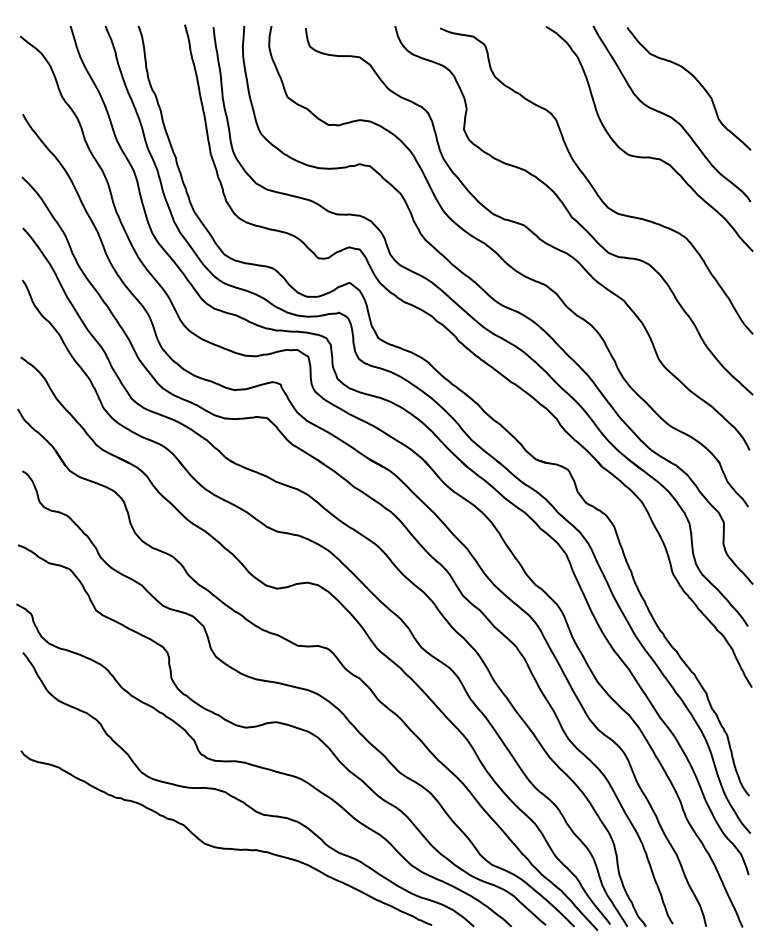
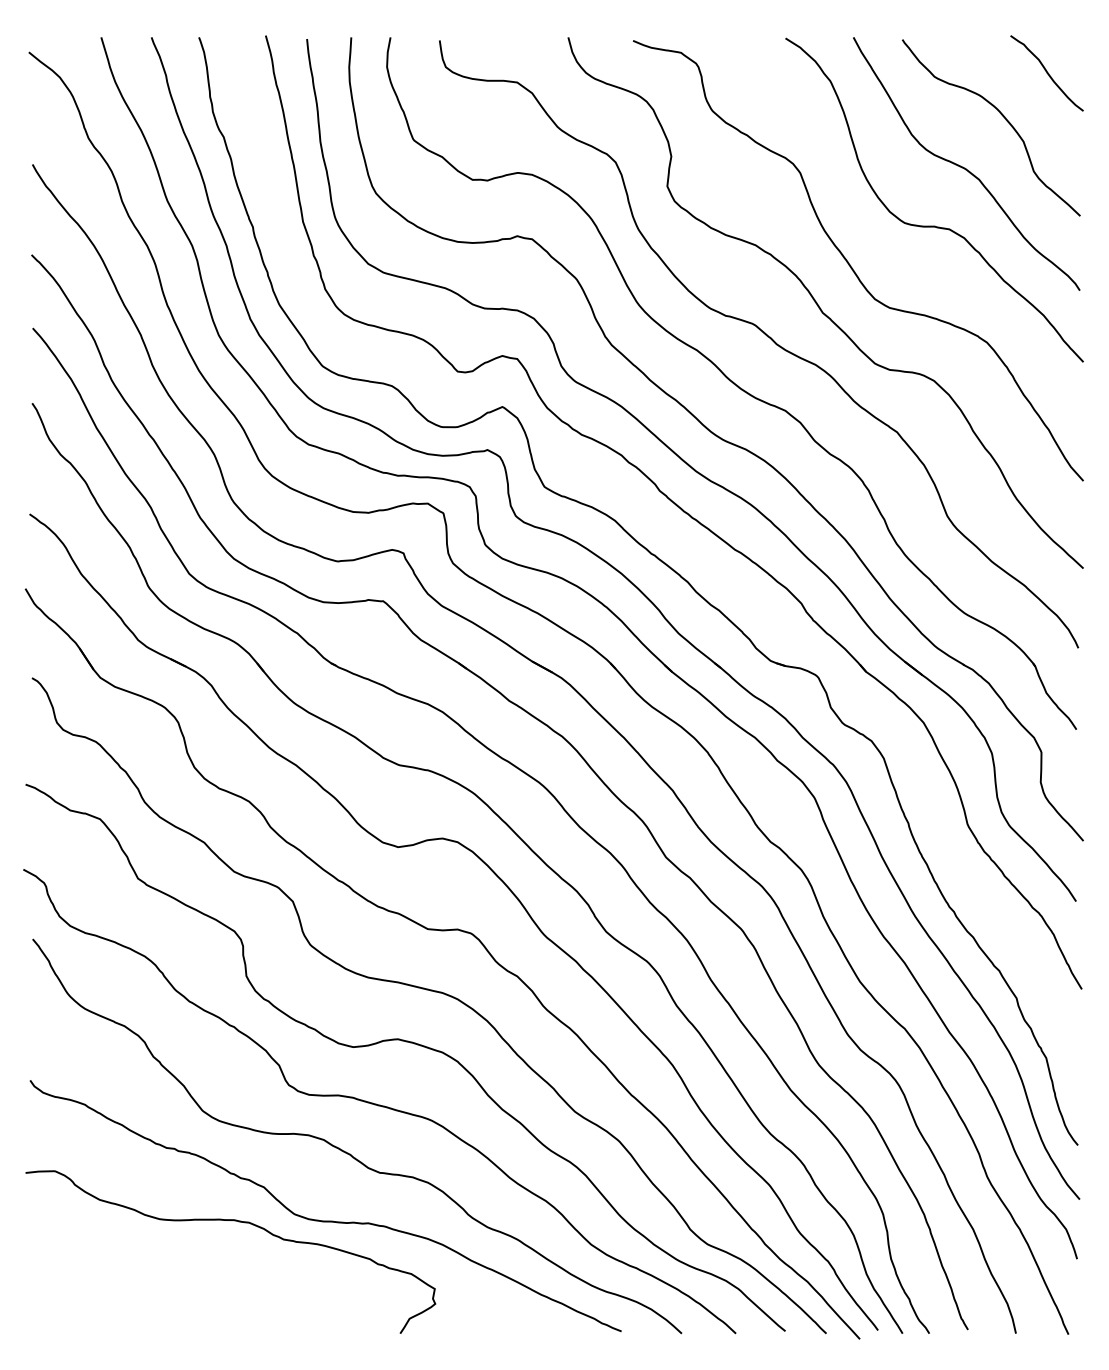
curve: (727, 50) -> (1046, 72), added
curve: (164, 849) -> (236, 1222), added

